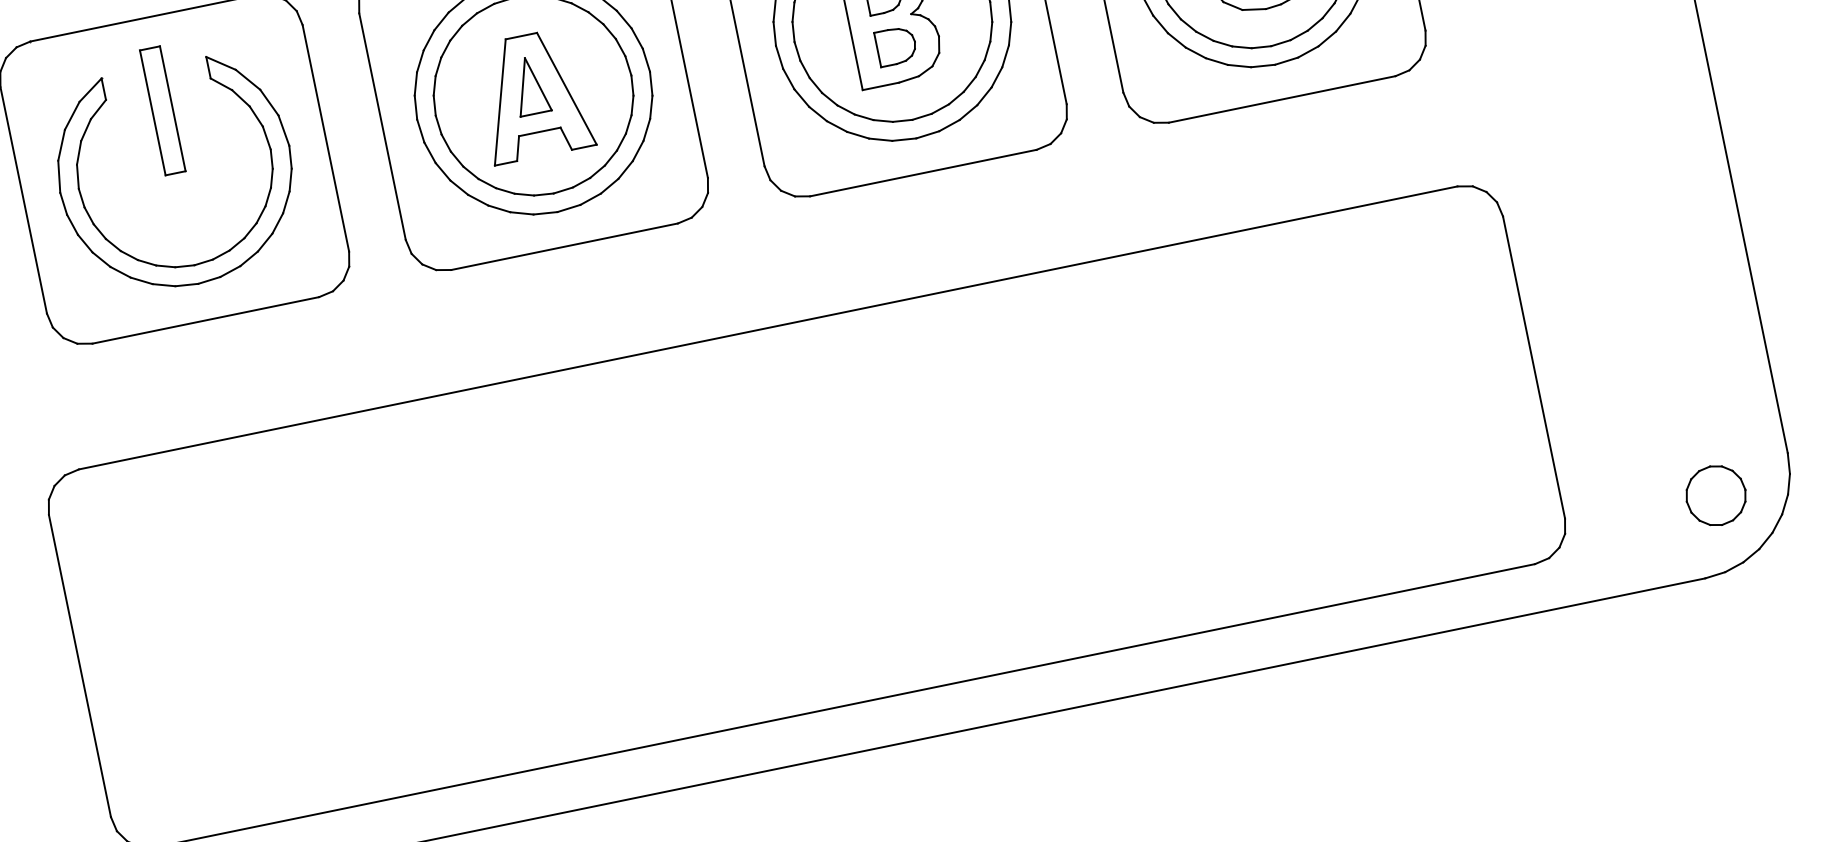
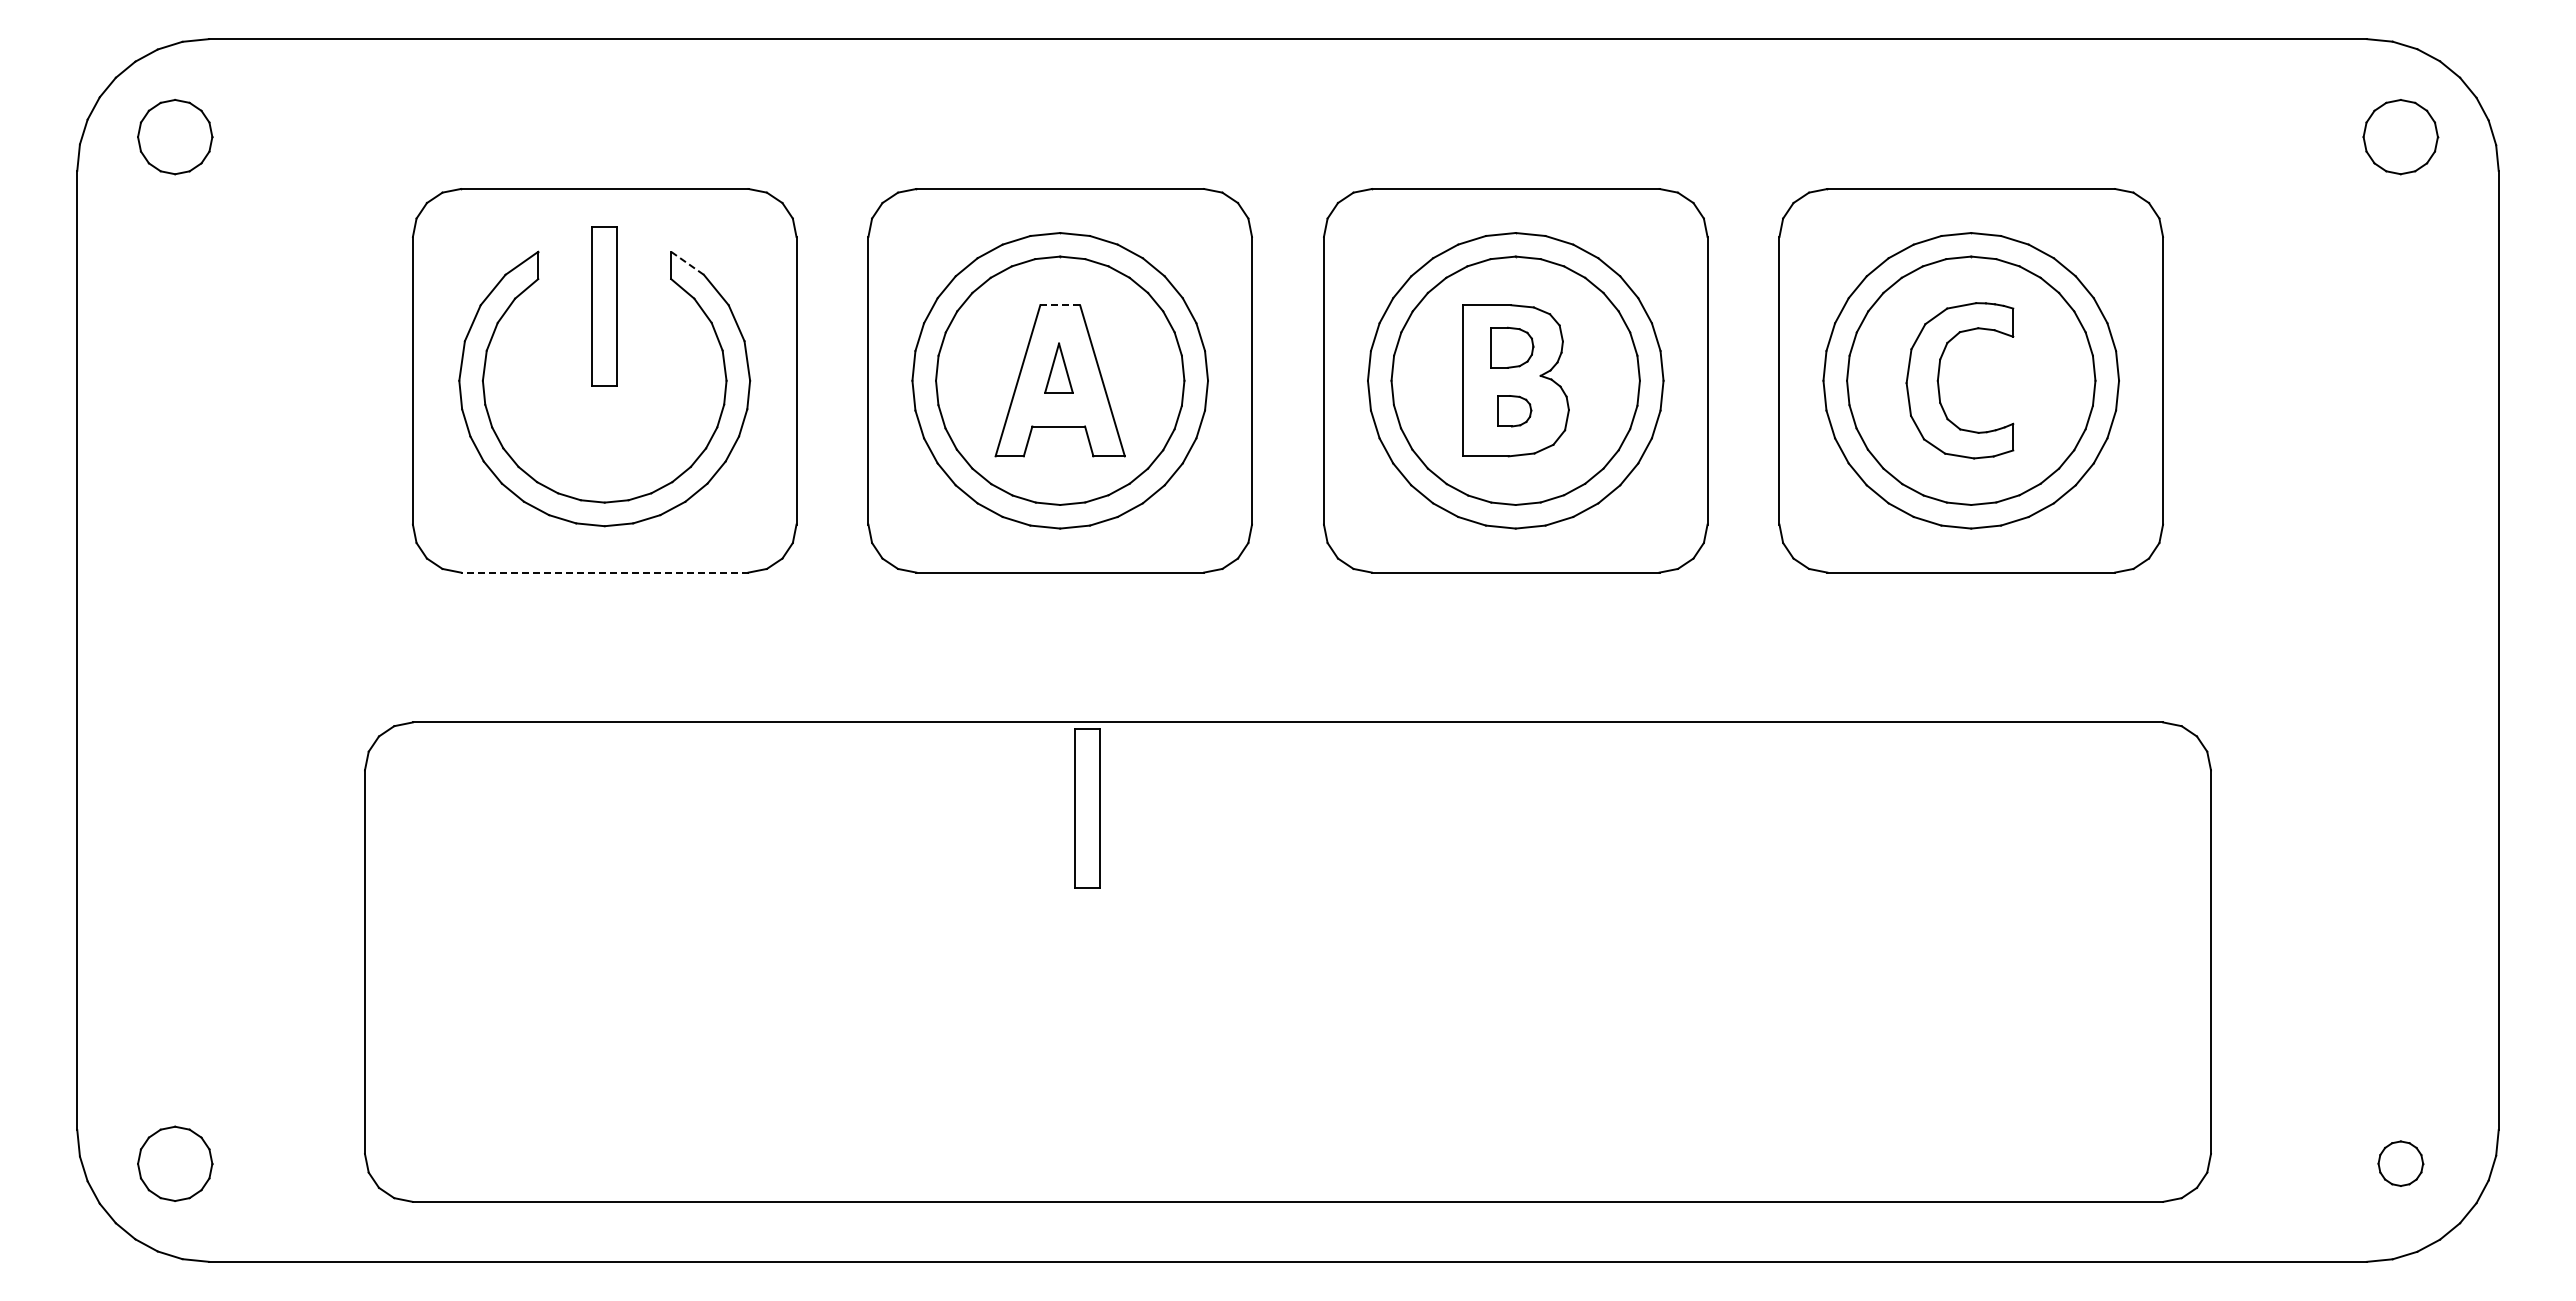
line: (521, 36) -> (1060, 305), solid -> dashed
part: (896, 45) -> (1514, 410), size x0.7
line: (221, 63) -> (687, 263), solid -> dashed
part: (530, 86) -> (1058, 368), size x0.7
line: (205, 320) -> (604, 572), solid -> dashed
part: (624, 428) -> (1087, 808), added
part: (1715, 495) -> (2400, 1163), size x0.6

